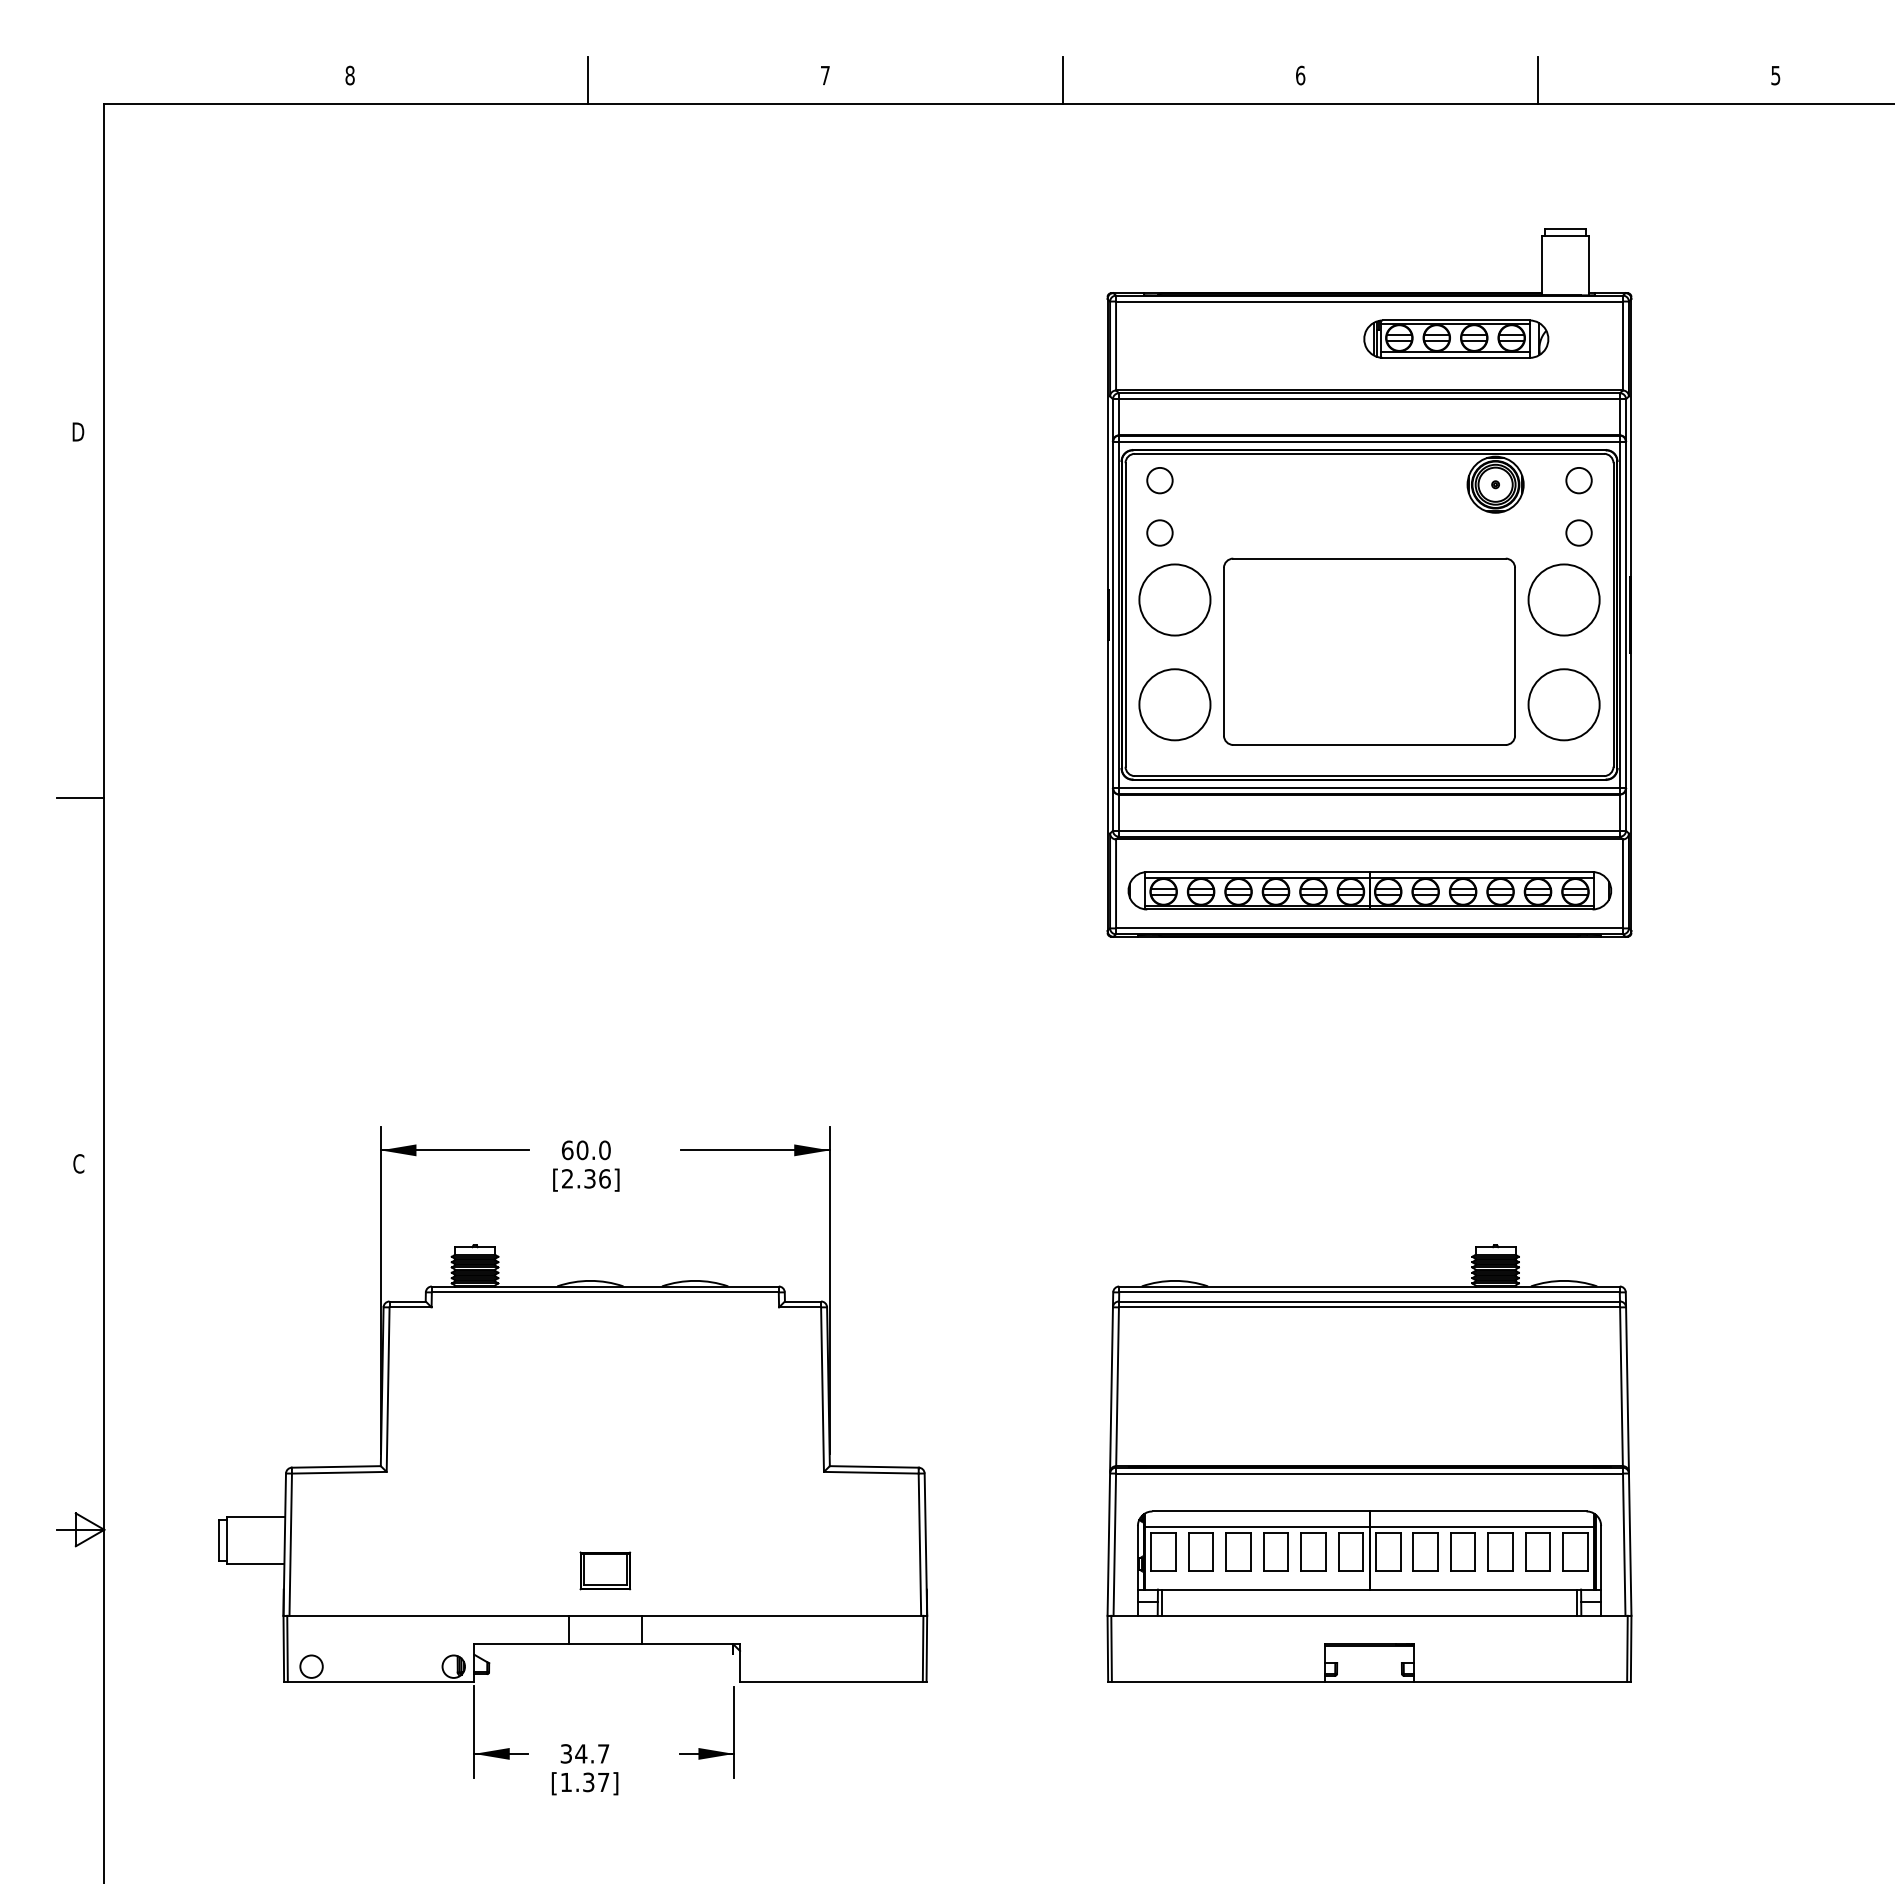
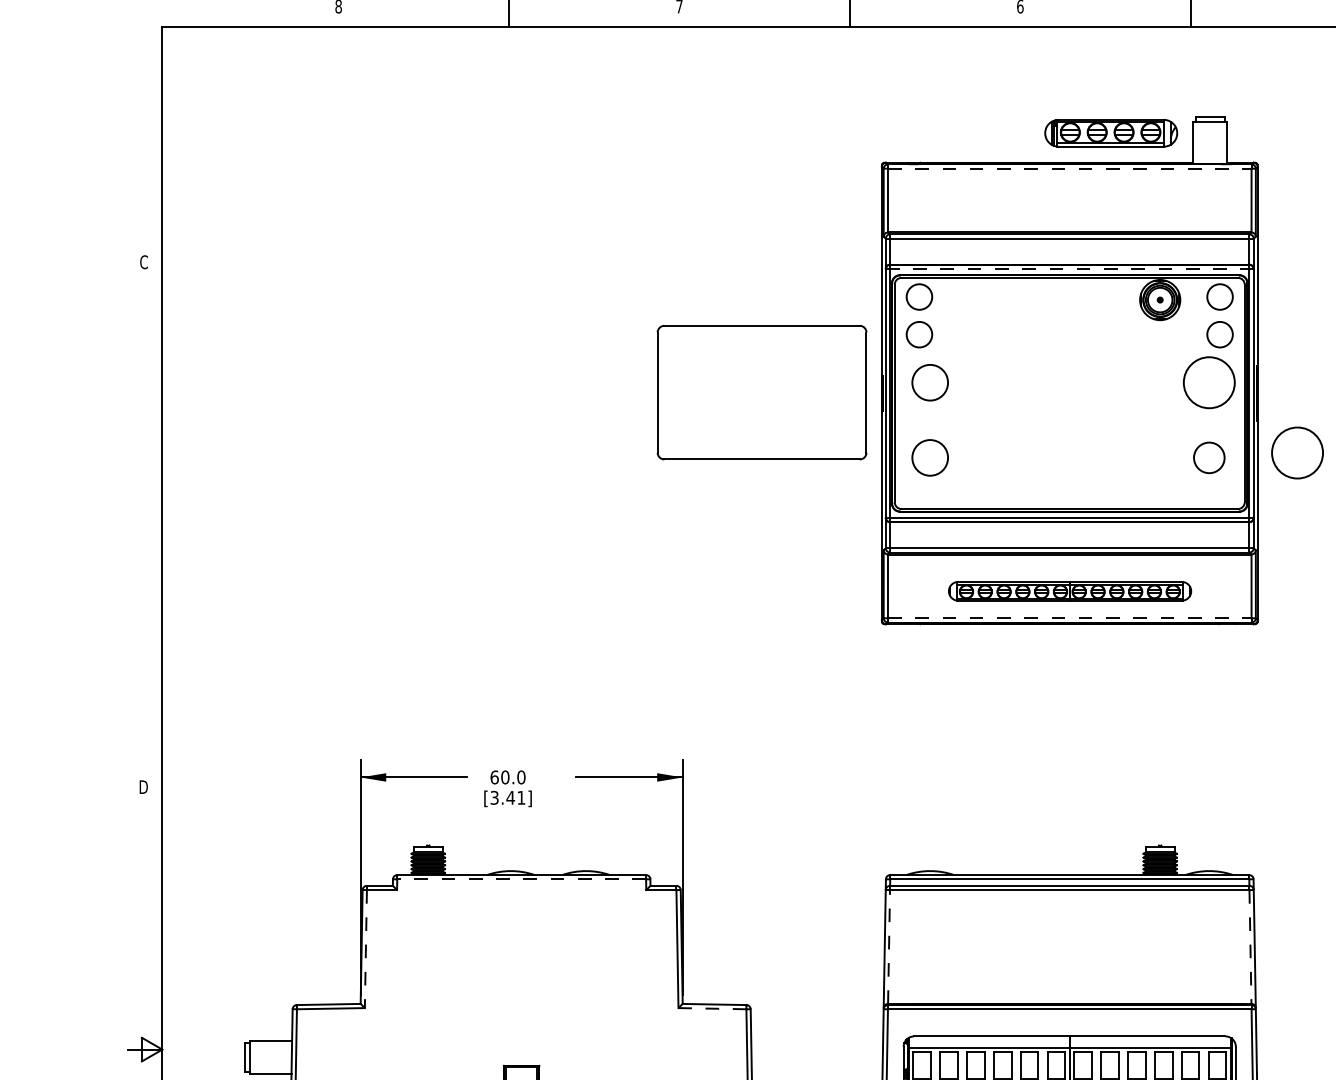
line: (1370, 301) -> (1070, 168), solid -> dashed
part: (1456, 338) -> (1111, 132), moved
text: (78, 431) -> (143, 261), D -> C
line: (1370, 441) -> (1070, 269), solid -> dashed
circle: (1159, 480) -> (919, 297), size x1.4
circle: (1578, 480) -> (1219, 297), size x1.4
circle: (1159, 532) -> (919, 334), size x1.4
circle: (1578, 532) -> (1219, 334), size x1.4
circle: (1174, 599) -> (929, 382), size x0.7
part: (1369, 651) -> (762, 392), moved
circle: (1686, 697) -> (1297, 452), added
circle: (1174, 704) -> (929, 457), size x0.7
circle: (1563, 704) -> (1208, 457), size x0.6
line: (80, 797) -> (145, 524), removed
part: (1369, 890) -> (1069, 591), size x0.7
line: (1370, 928) -> (1070, 618), solid -> dashed
text: (78, 1163) -> (143, 786), C -> D
text: (586, 1178) -> (508, 797), [2.36] -> [3.41]
line: (604, 1292) -> (521, 879), solid -> dashed
line: (1117, 1386) -> (889, 946), solid -> dashed
line: (1621, 1387) -> (1250, 947), solid -> dashed
line: (388, 1390) -> (366, 949), solid -> dashed
line: (870, 1472) -> (711, 1008), solid -> dashed

